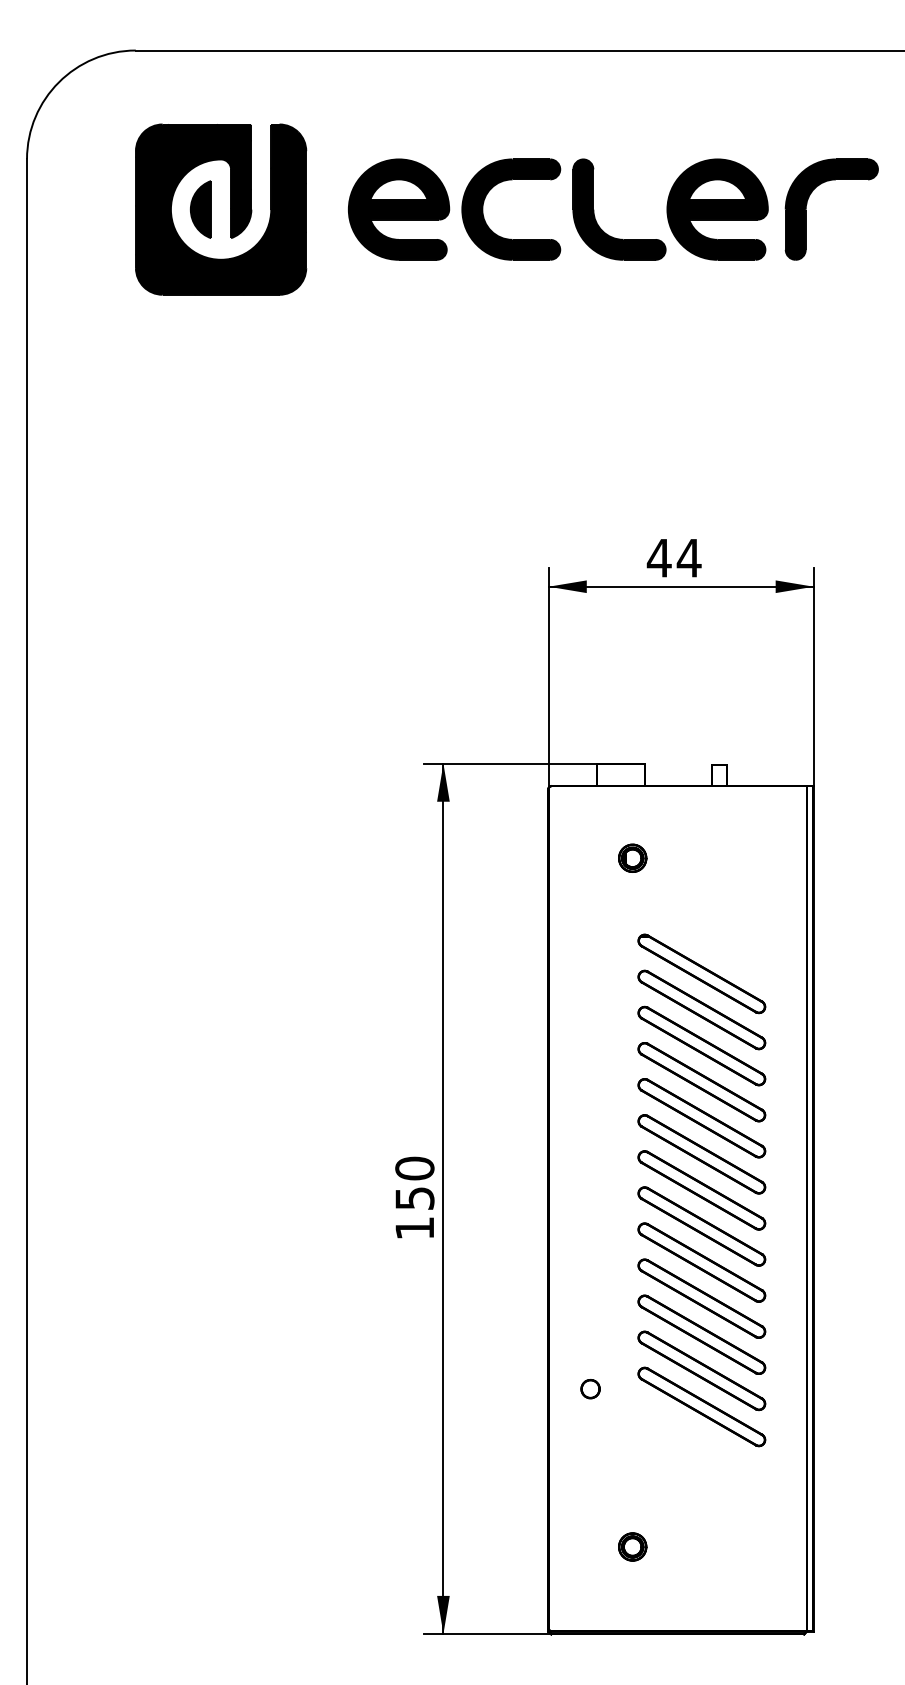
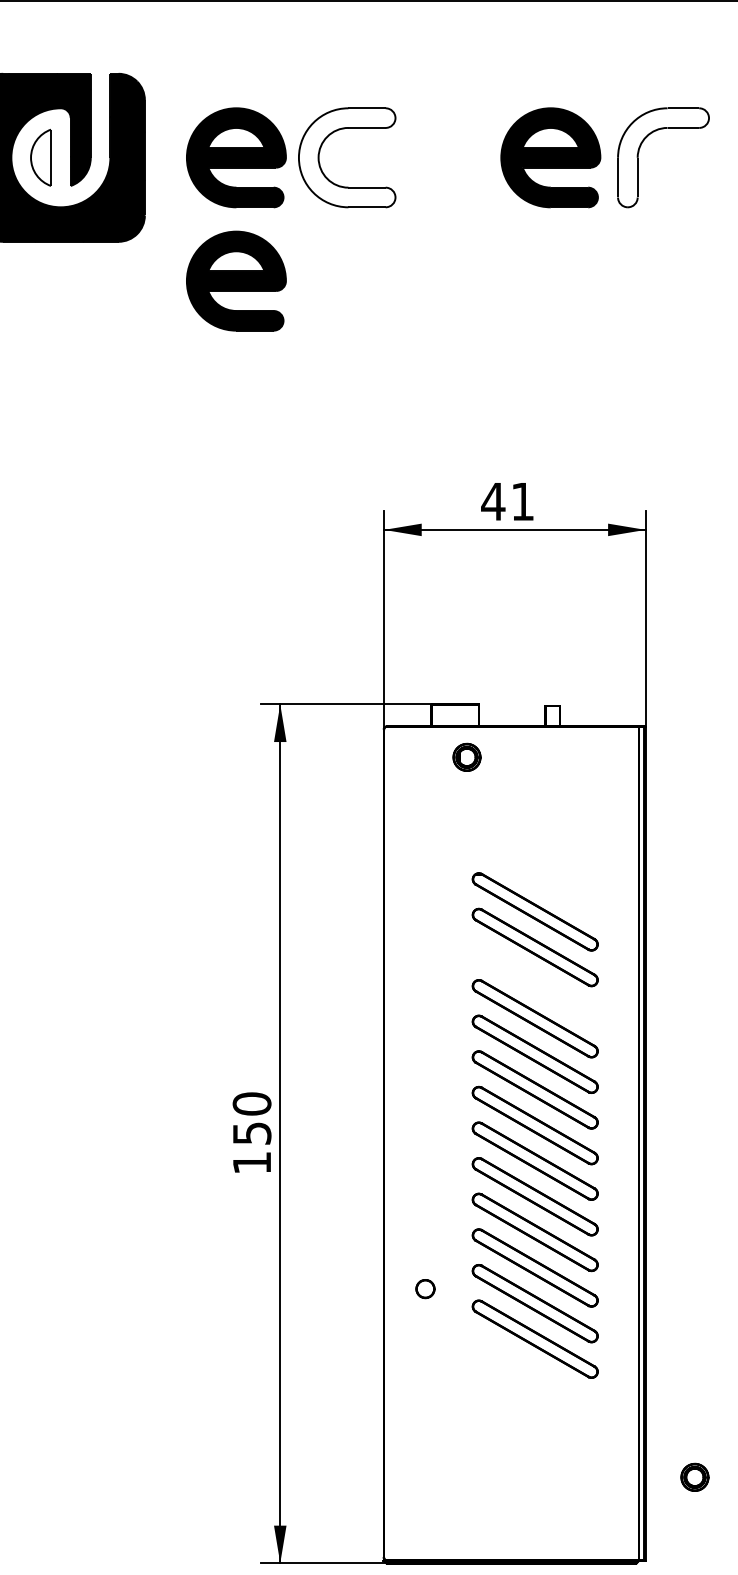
fill: (200, 209) -> (40, 157), removed
fill: (511, 209) -> (347, 157), removed
part: (594, 209) -> (429, 157), removed
fill: (831, 209) -> (663, 157), removed
part: (398, 334) -> (235, 281), added
text: (688, 558) -> (522, 502), 44 -> 41
part: (632, 857) -> (466, 756), moved
part: (701, 1045) -> (534, 982), removed
part: (590, 1389) -> (425, 1289), moved
part: (632, 1546) -> (694, 1476), moved

